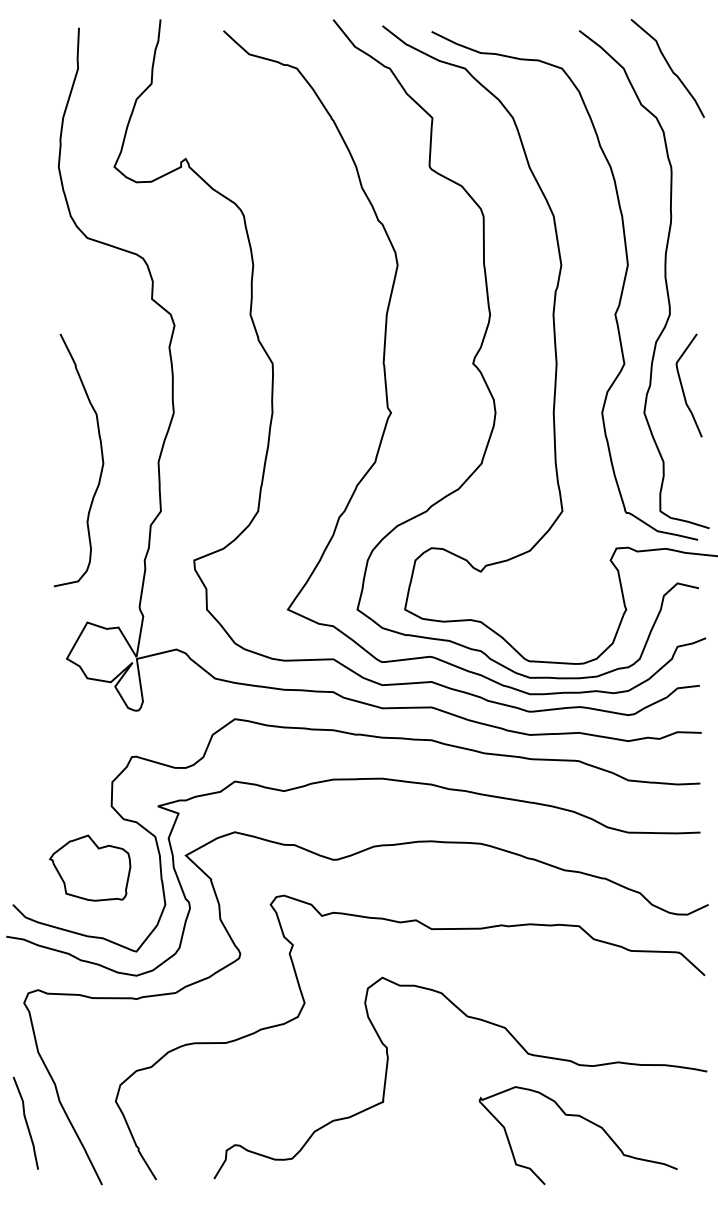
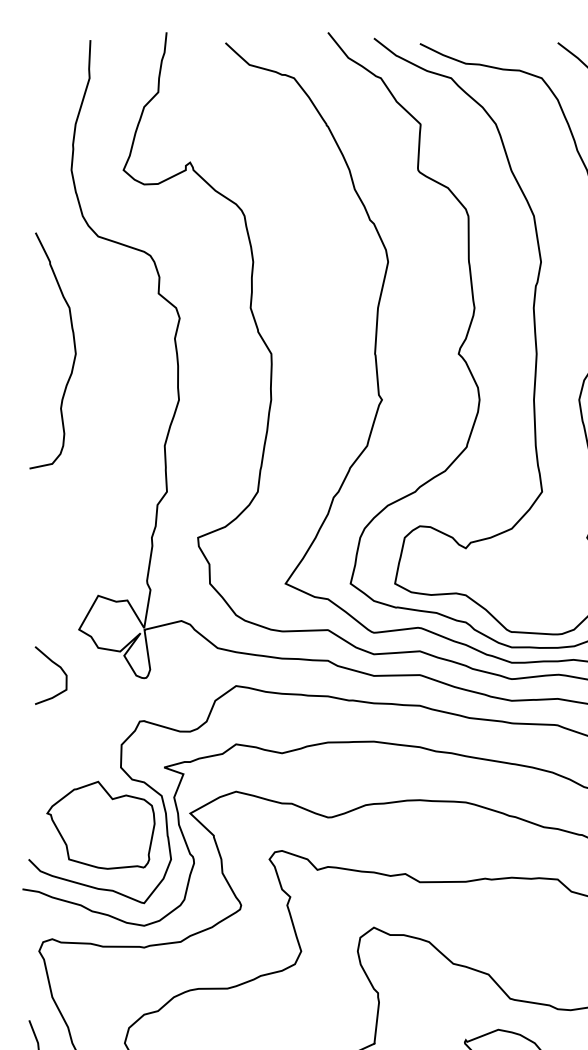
curve: (101, 458) -> (74, 349), moved
curve: (42, 697) -> (56, 665), added
part: (89, 867) -> (100, 824), size x1.43

